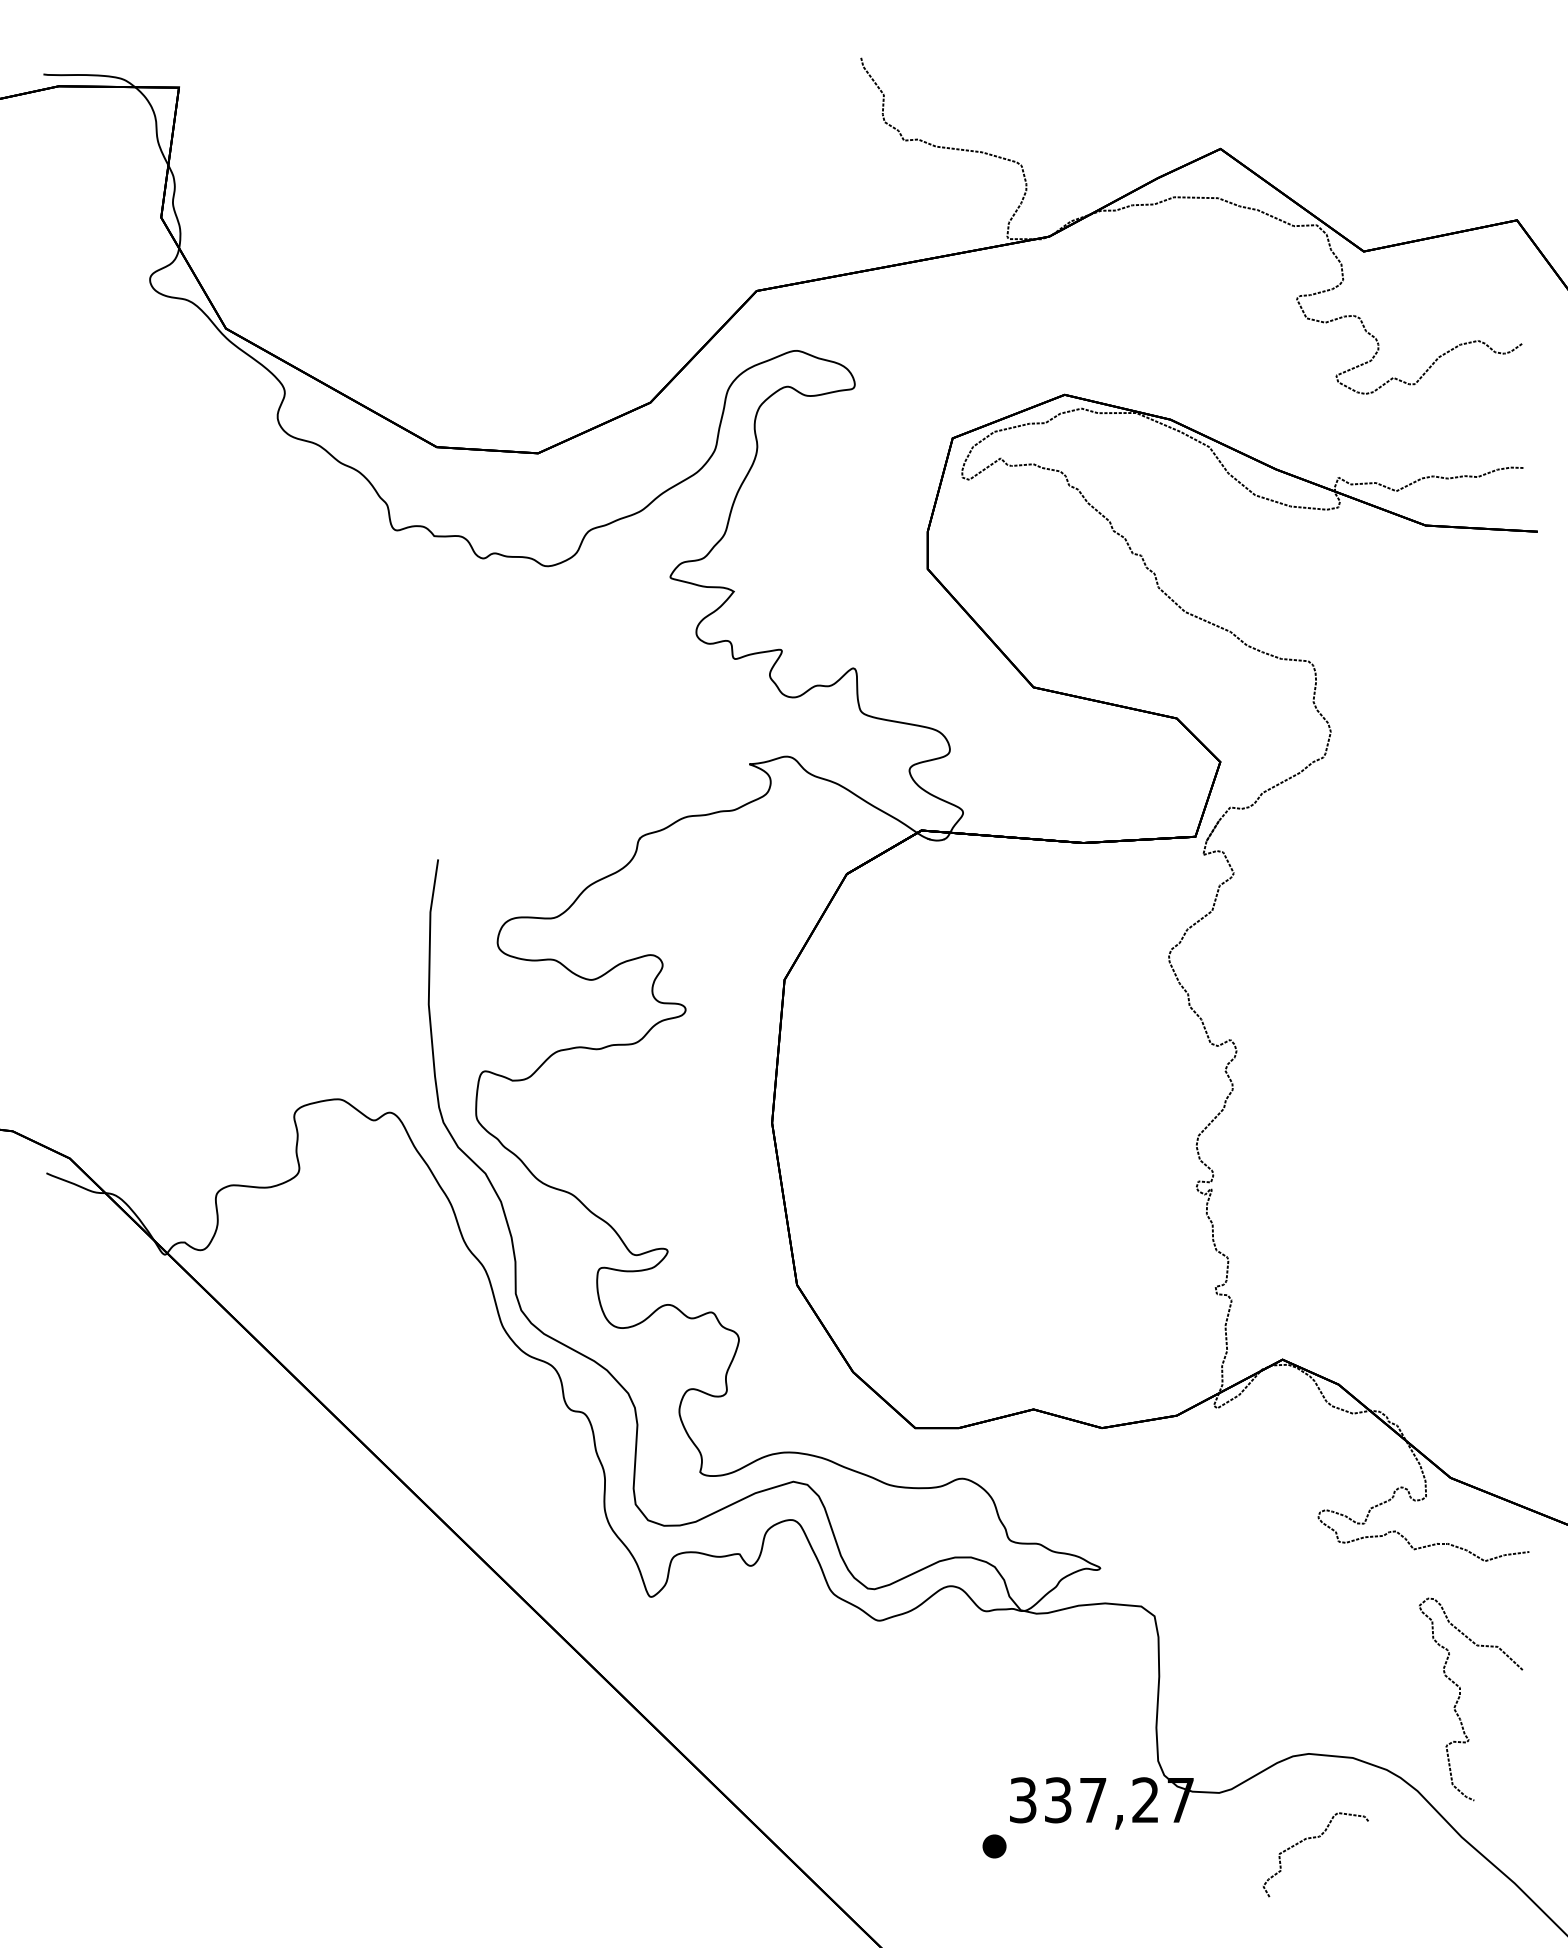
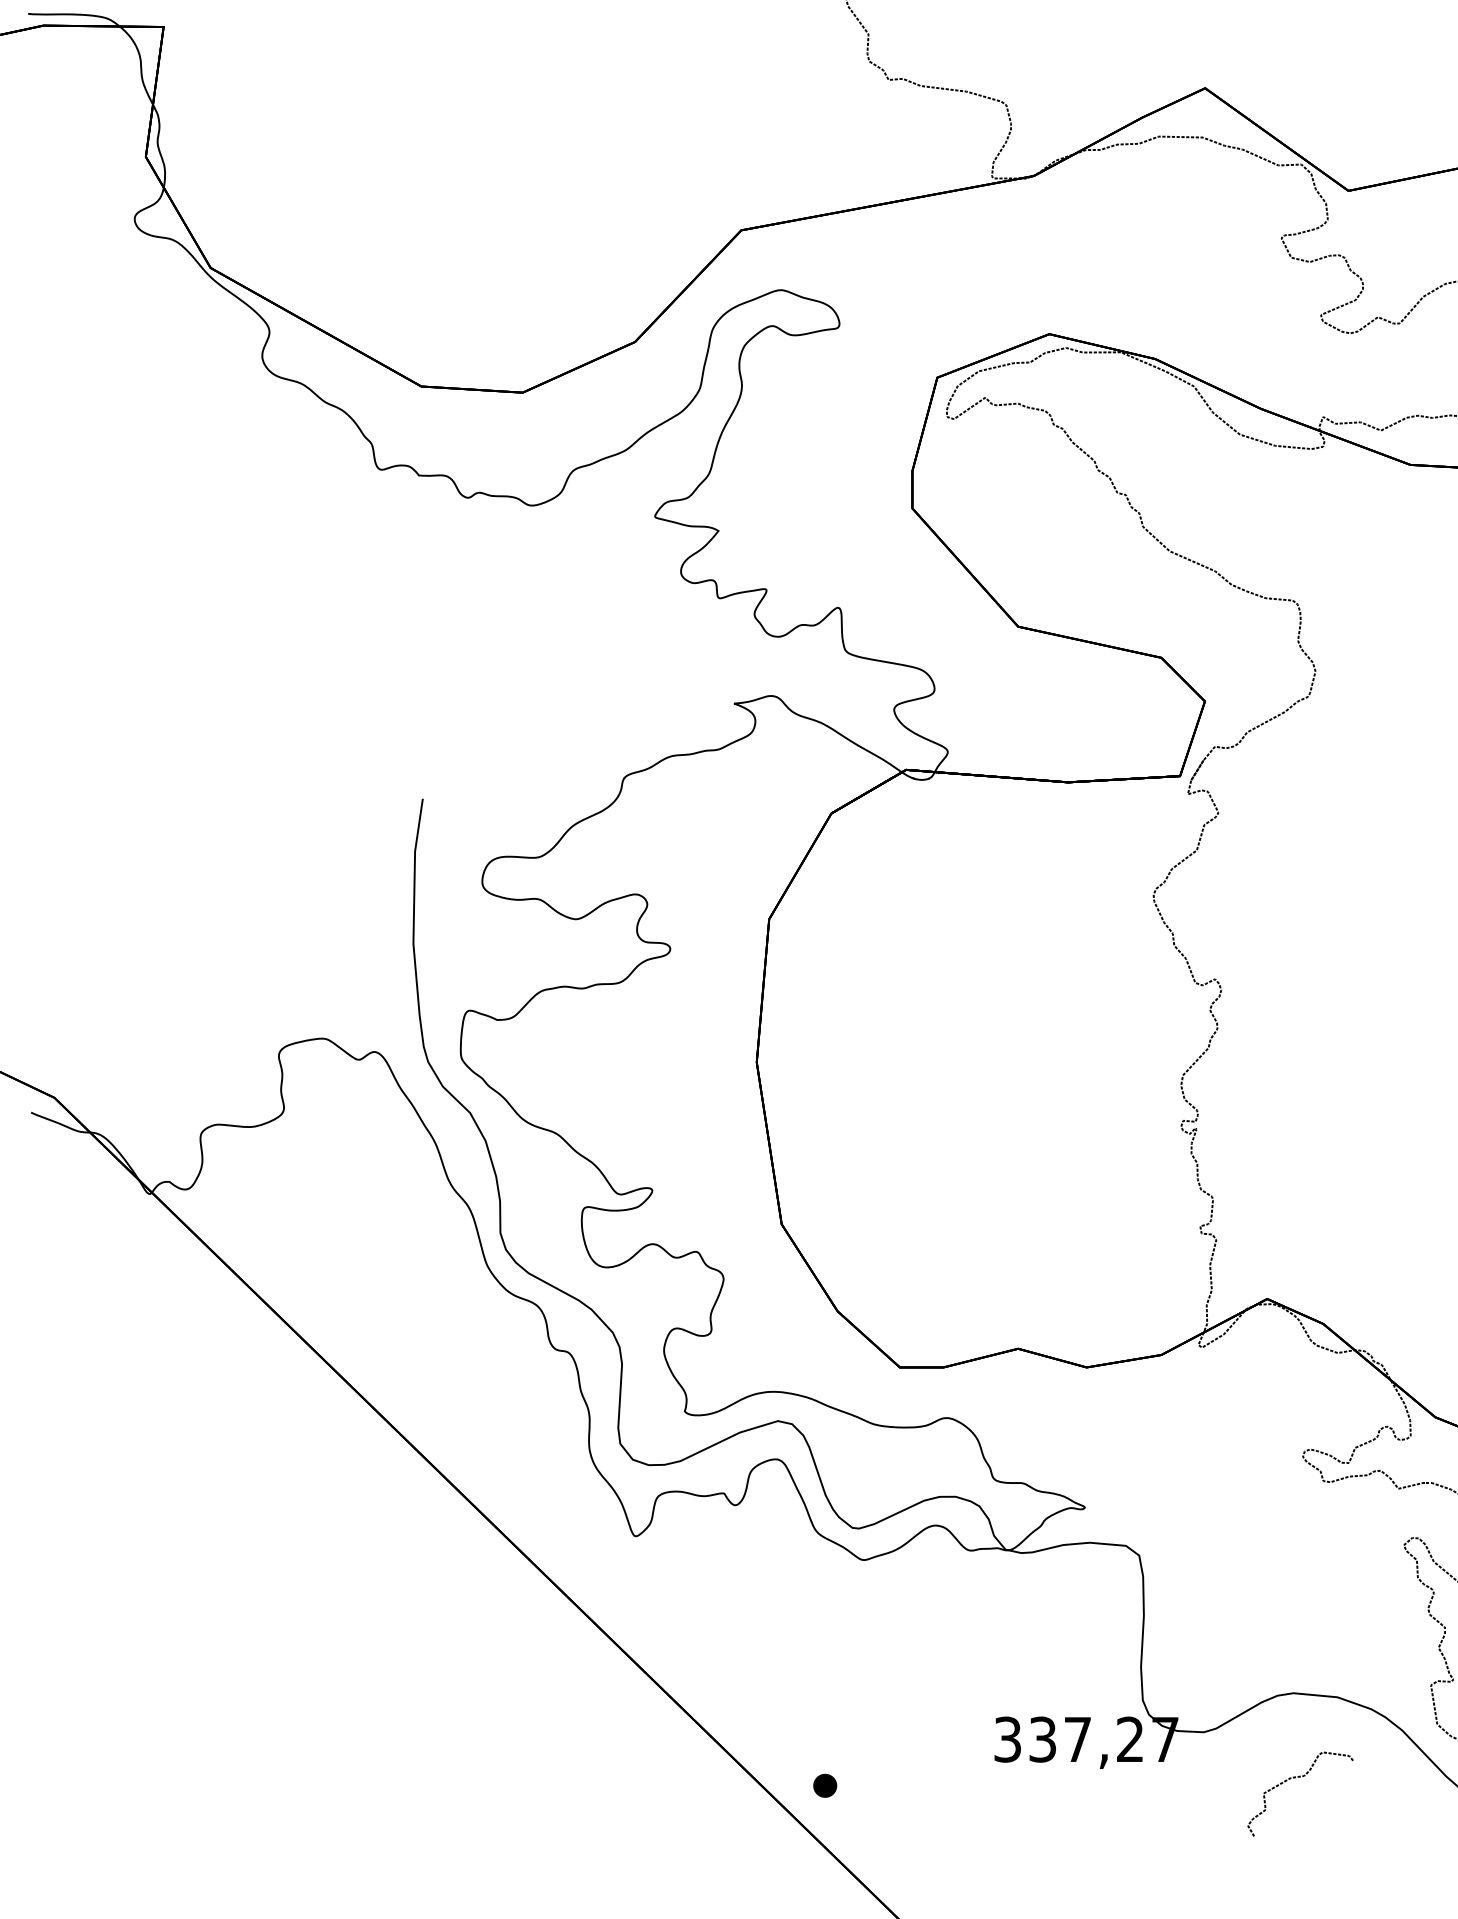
part: (994, 1846) -> (825, 1785), moved

